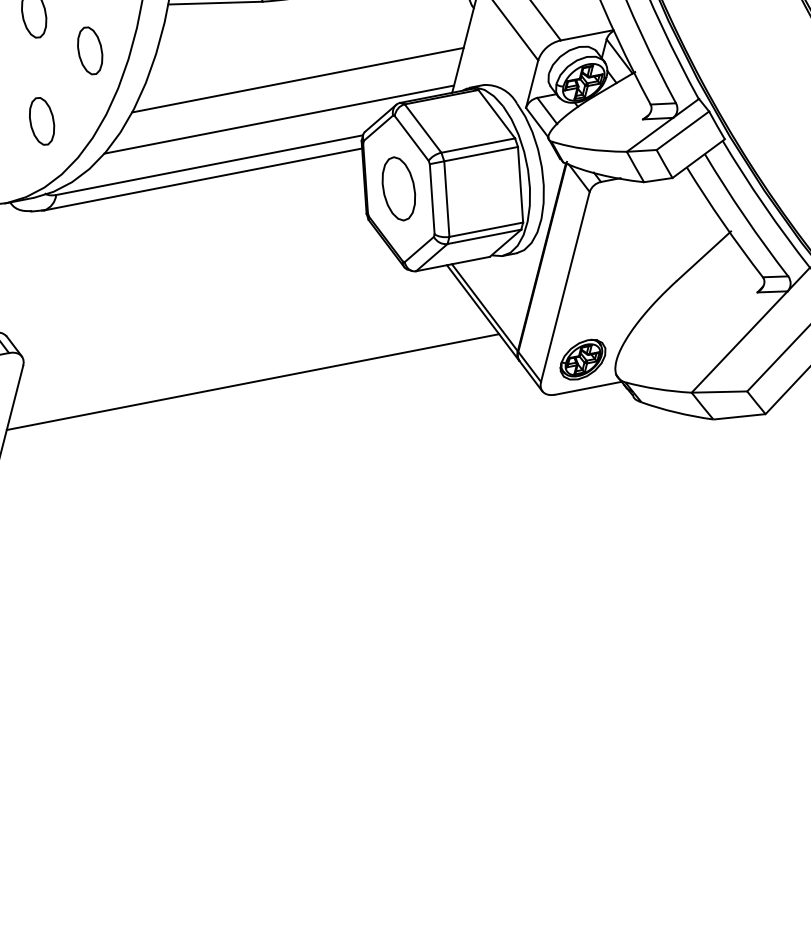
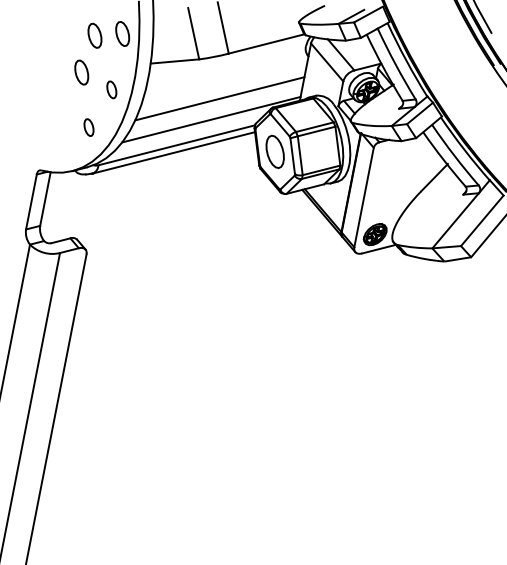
part: (89, 50) -> (111, 89), size x0.7
part: (41, 120) -> (88, 127), size x0.7
line: (252, 381) -> (205, 255), removed

